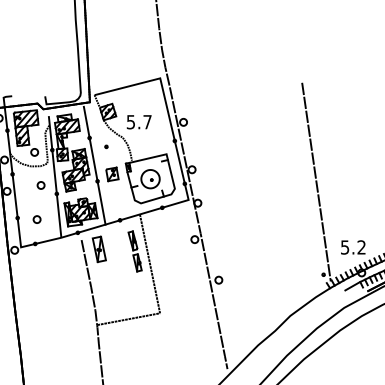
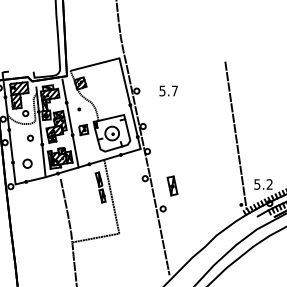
text: (138, 122) -> (168, 91), moved
part: (36, 219) -> (27, 163), size x1.6
part: (98, 249) -> (171, 186), moved

